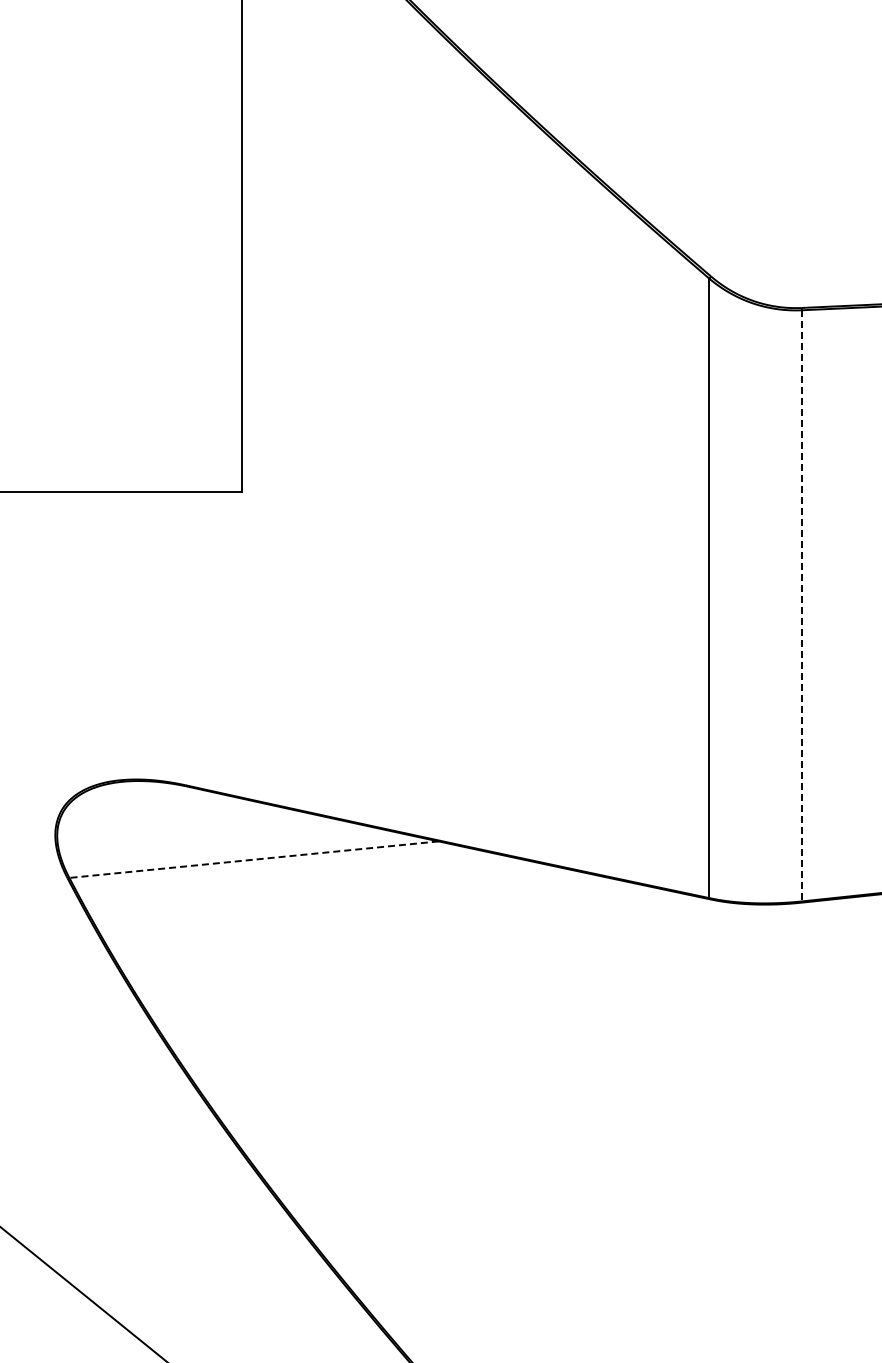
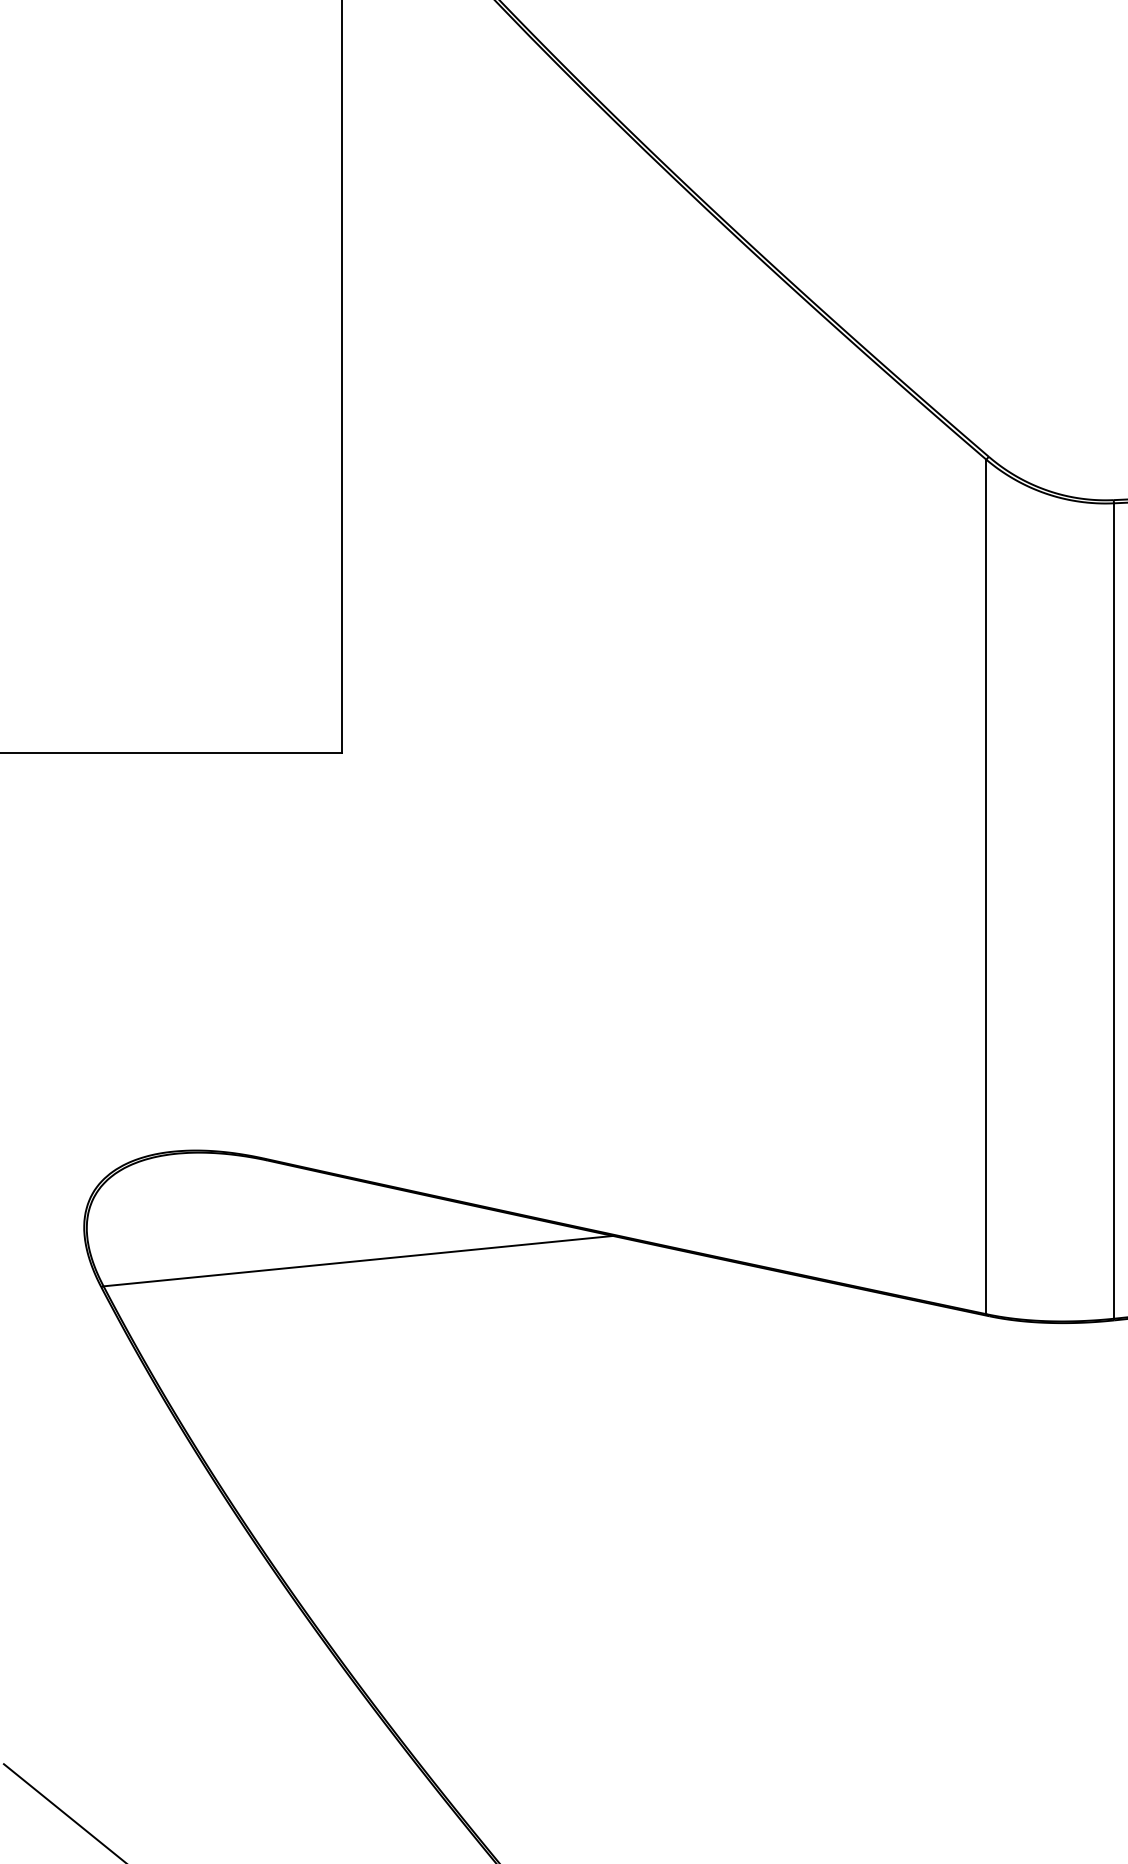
line: (801, 605) -> (1113, 910), dashed -> solid
line: (254, 859) -> (358, 1260), dashed -> solid

